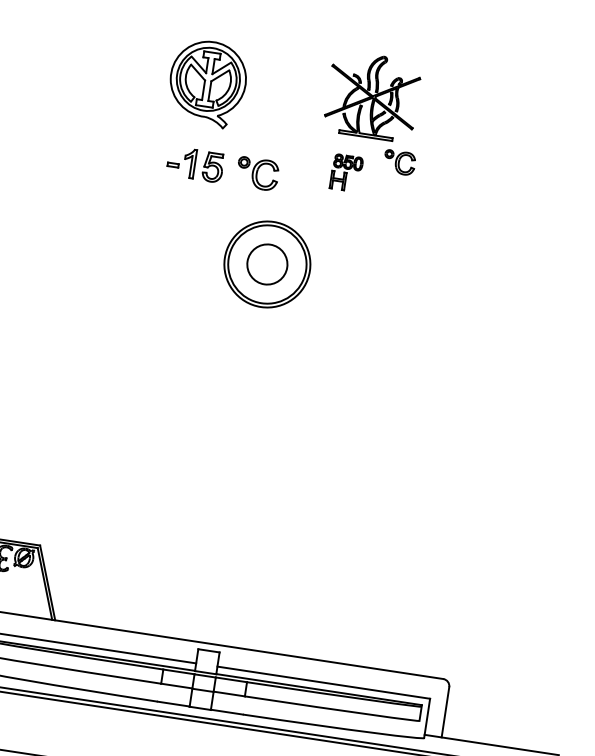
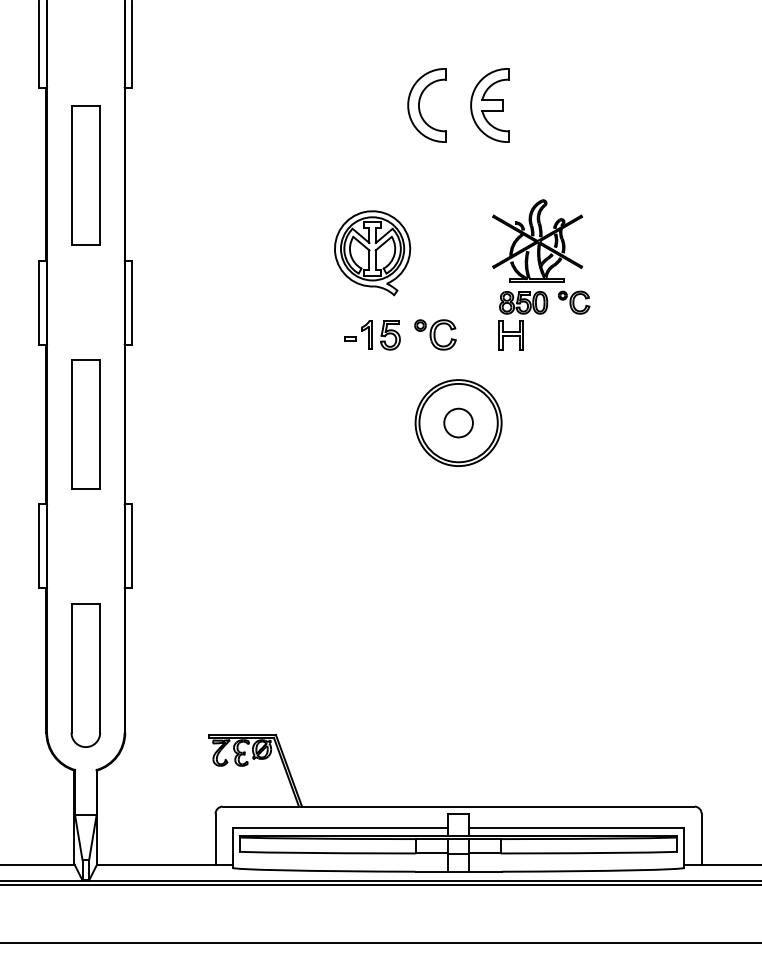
part: (346, 172) -> (523, 320), size x1.67
circle: (267, 263) -> (458, 422), size x0.71

